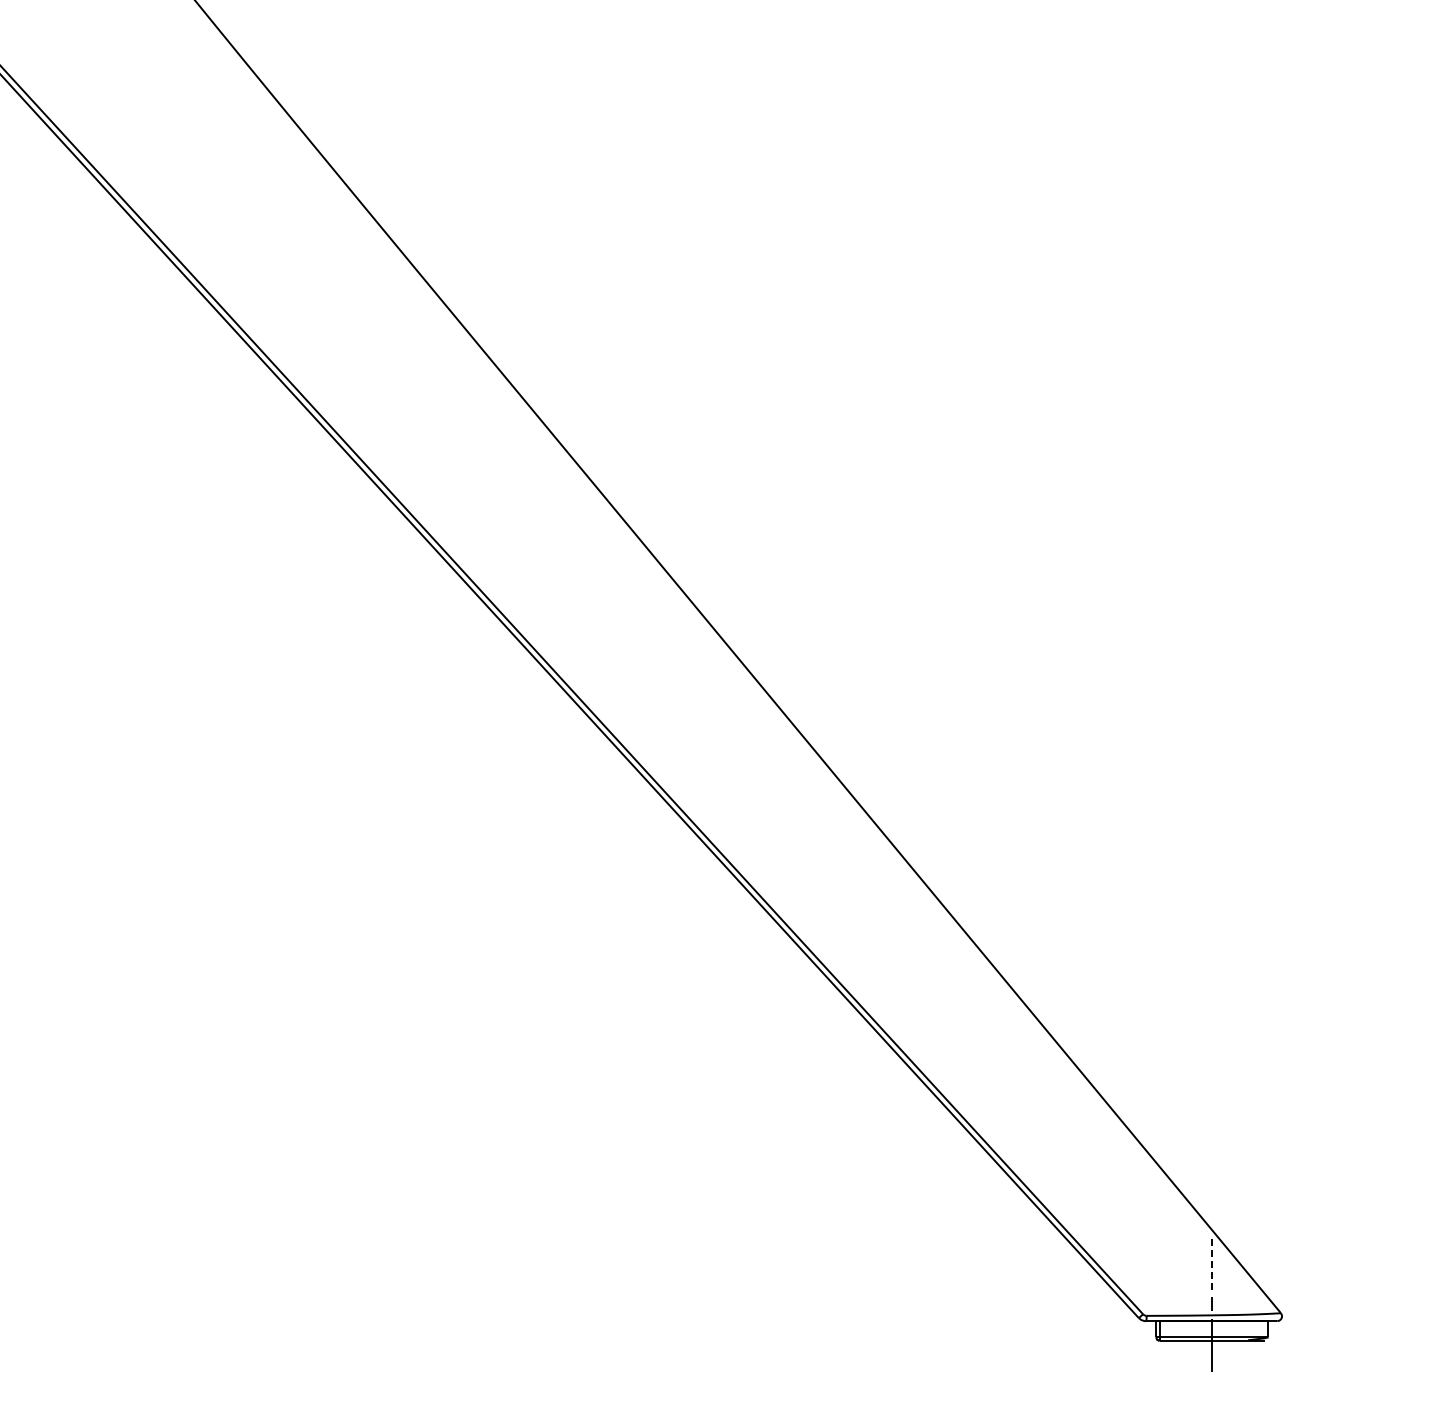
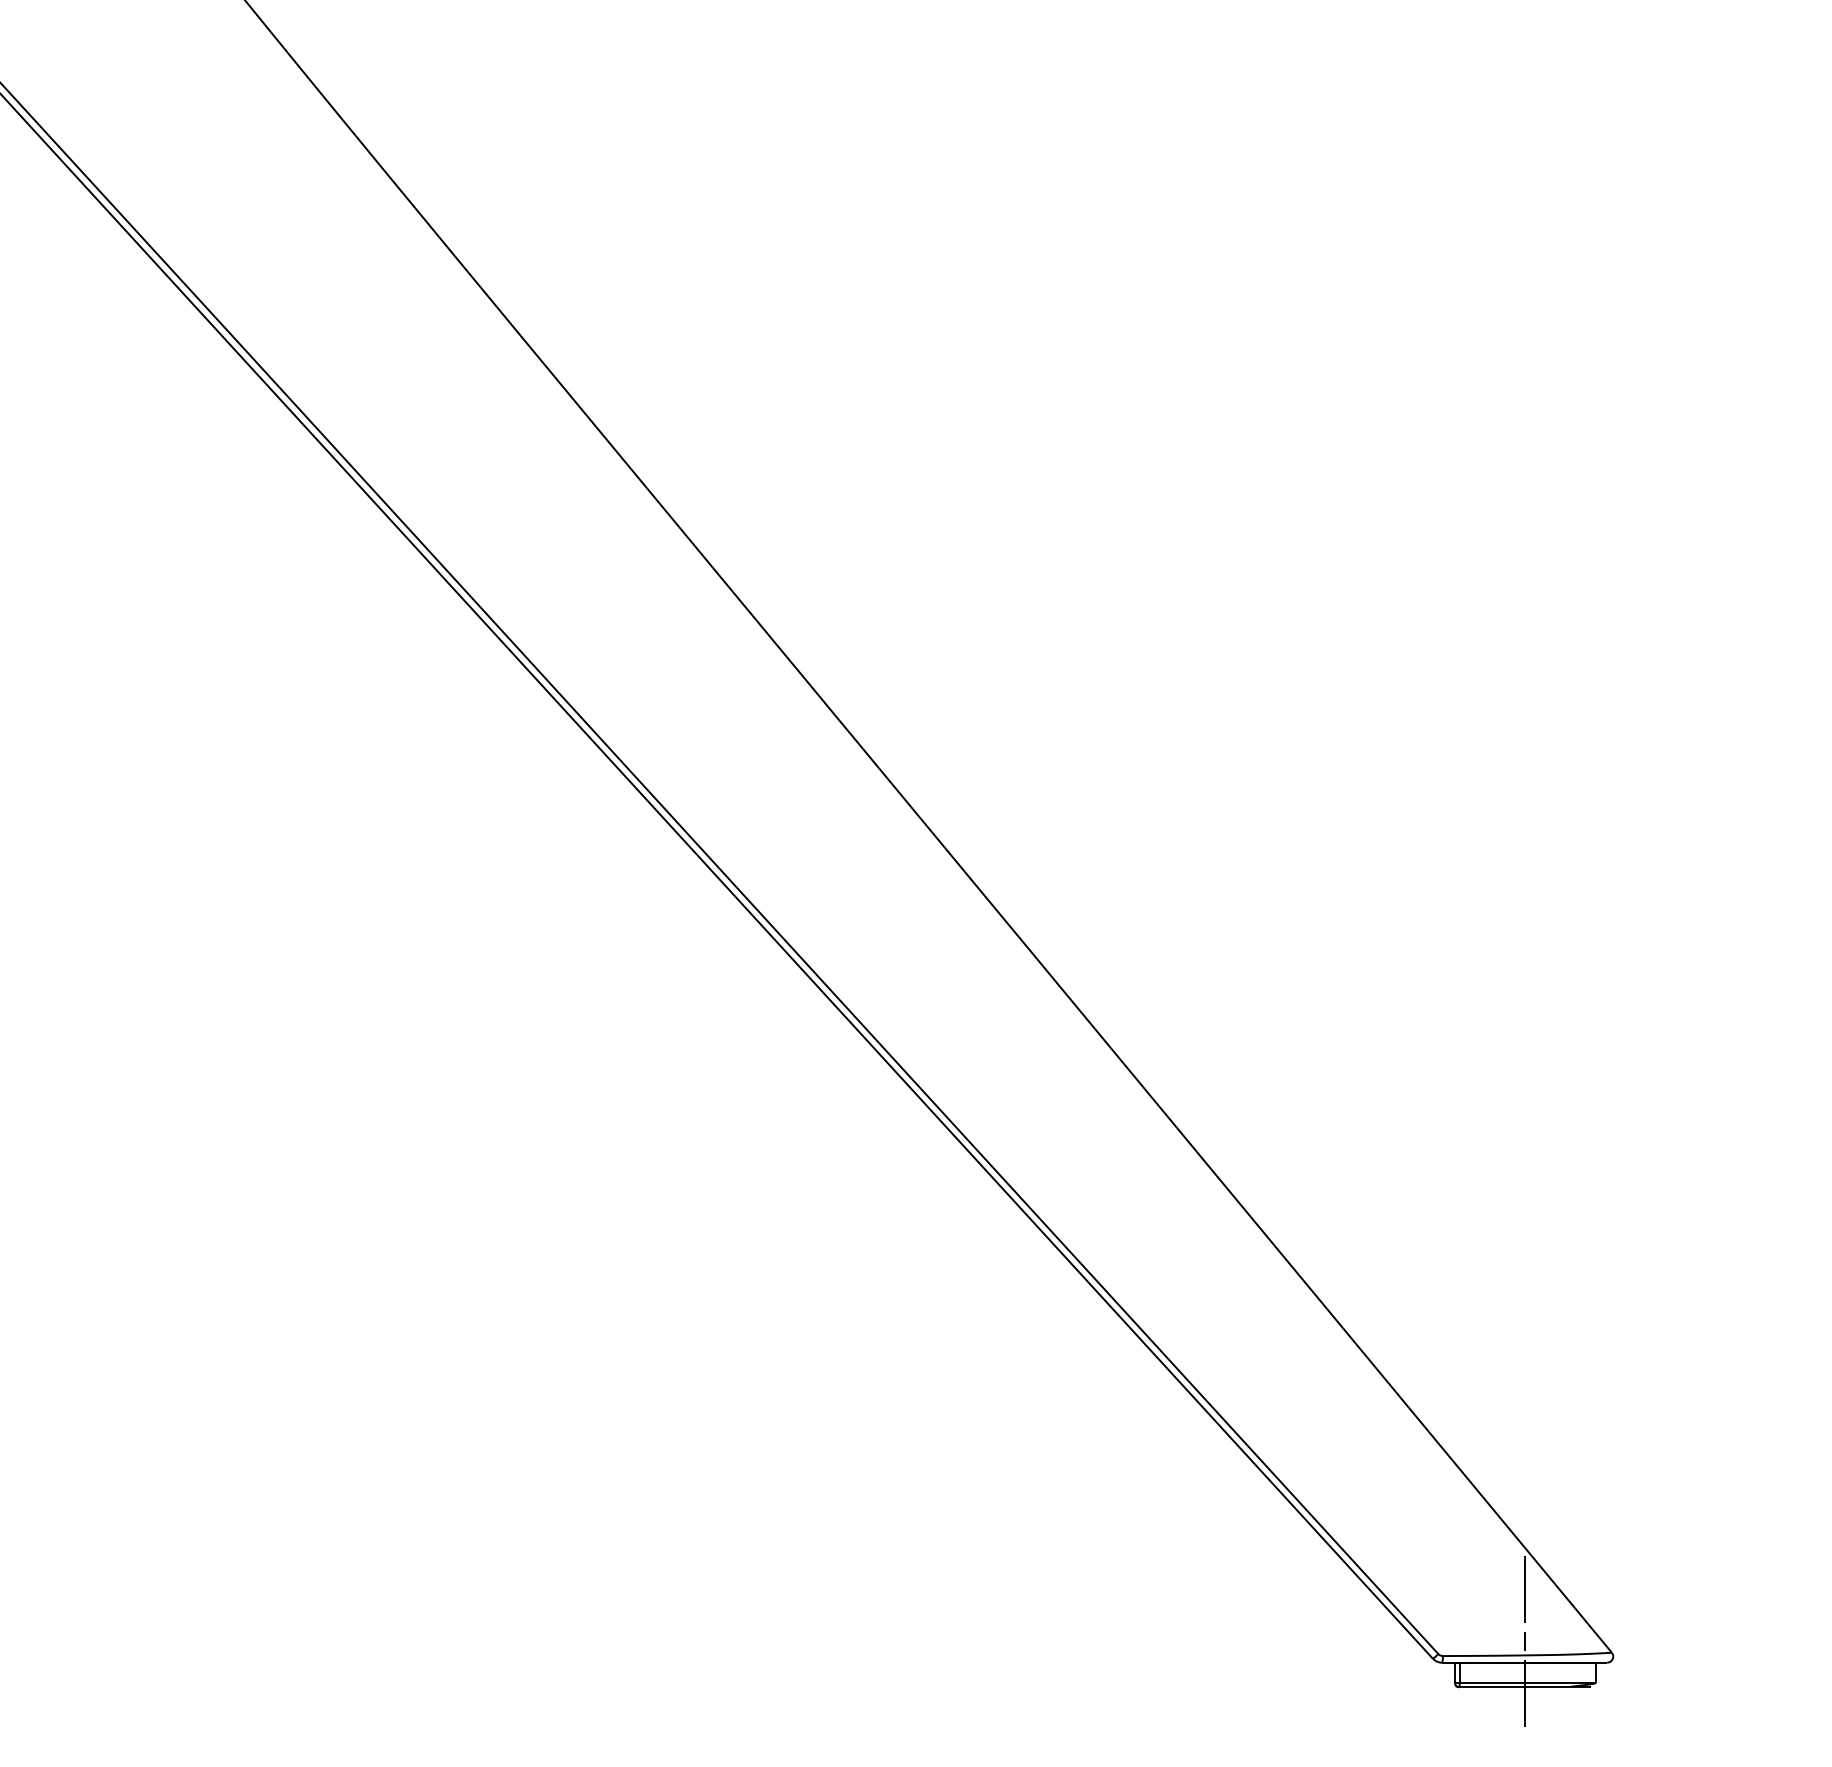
line: (1212, 1261) -> (1525, 1587), dashed -> solid

